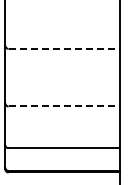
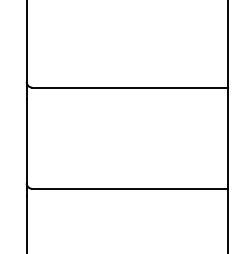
line: (64, 48) -> (130, 86), dashed -> solid
line: (64, 106) -> (130, 188), dashed -> solid

